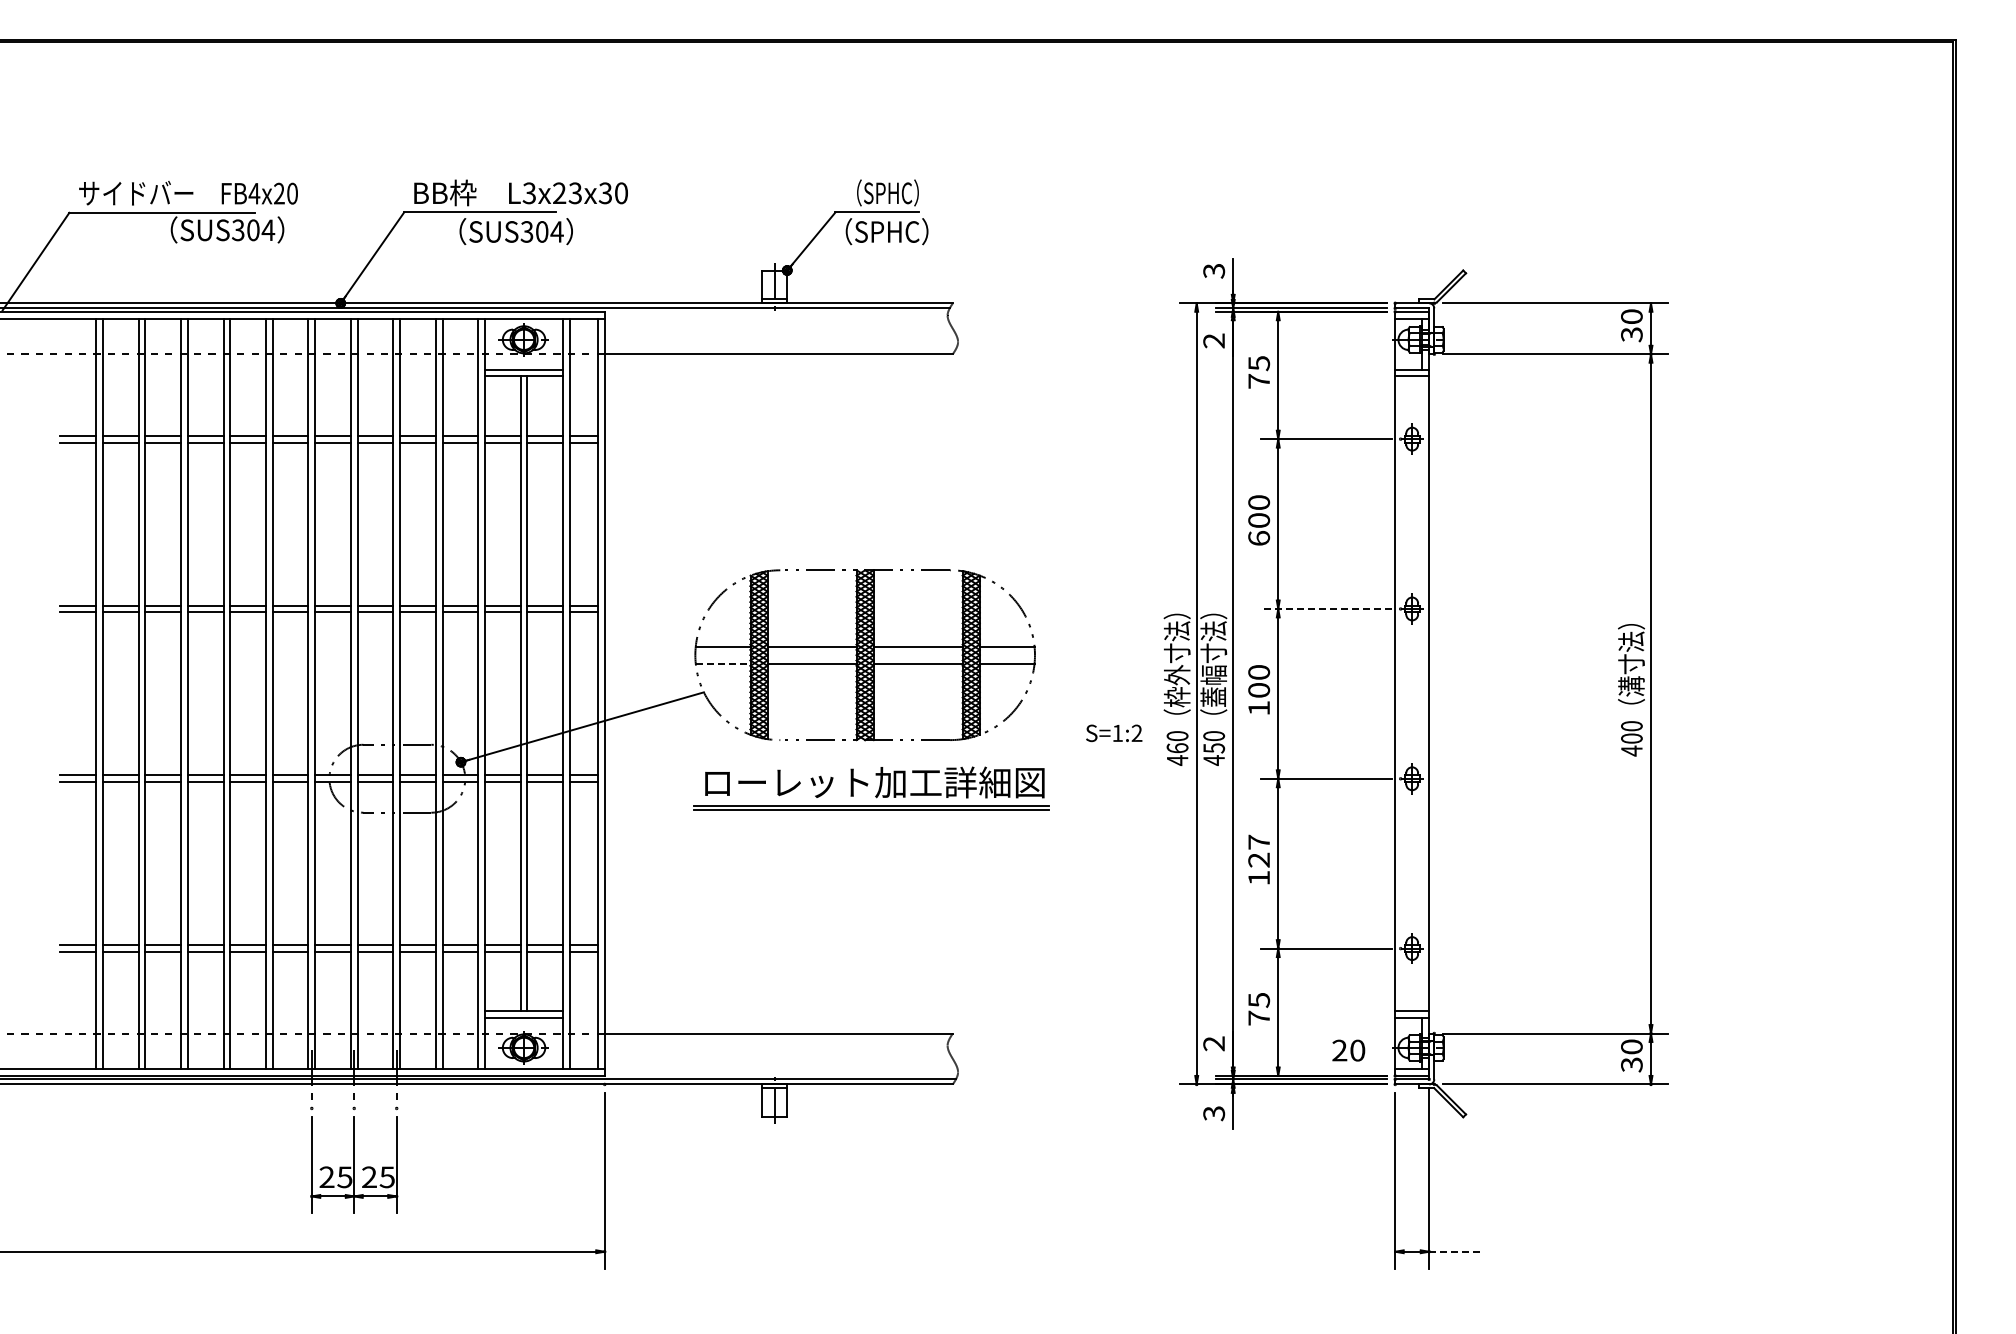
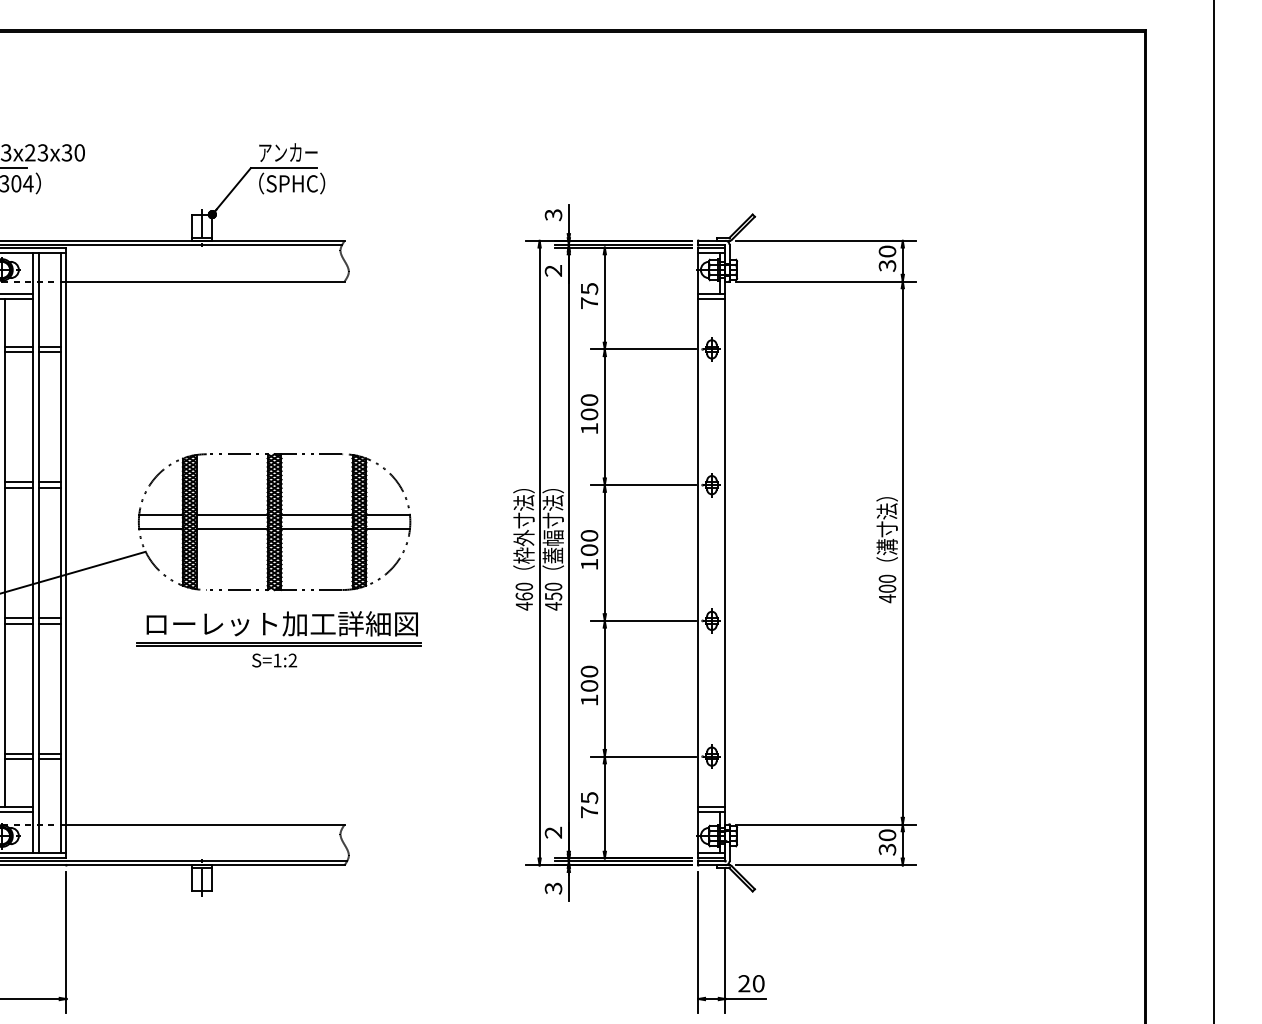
text: (882, 192) -> (288, 152), （SPHC） -> アンカー
text: (1259, 537) -> (589, 428), 600 -> 100
line: (1326, 608) -> (643, 484), dashed -> solid
line: (723, 663) -> (161, 528), dashed -> solid
text: (1114, 733) -> (274, 660), moved
text: (1259, 850) -> (589, 678), 127 -> 100
text: (1348, 1050) -> (751, 983), moved
line: (1455, 1251) -> (746, 998), dashed -> solid

